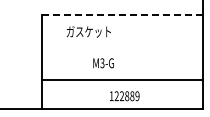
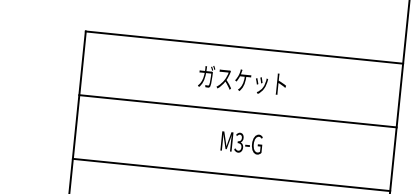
line: (122, 15) -> (245, 48), dashed -> solid
text: (88, 31) -> (241, 79), moved
line: (121, 47) -> (236, 111), added
text: (103, 63) -> (241, 143), moved

